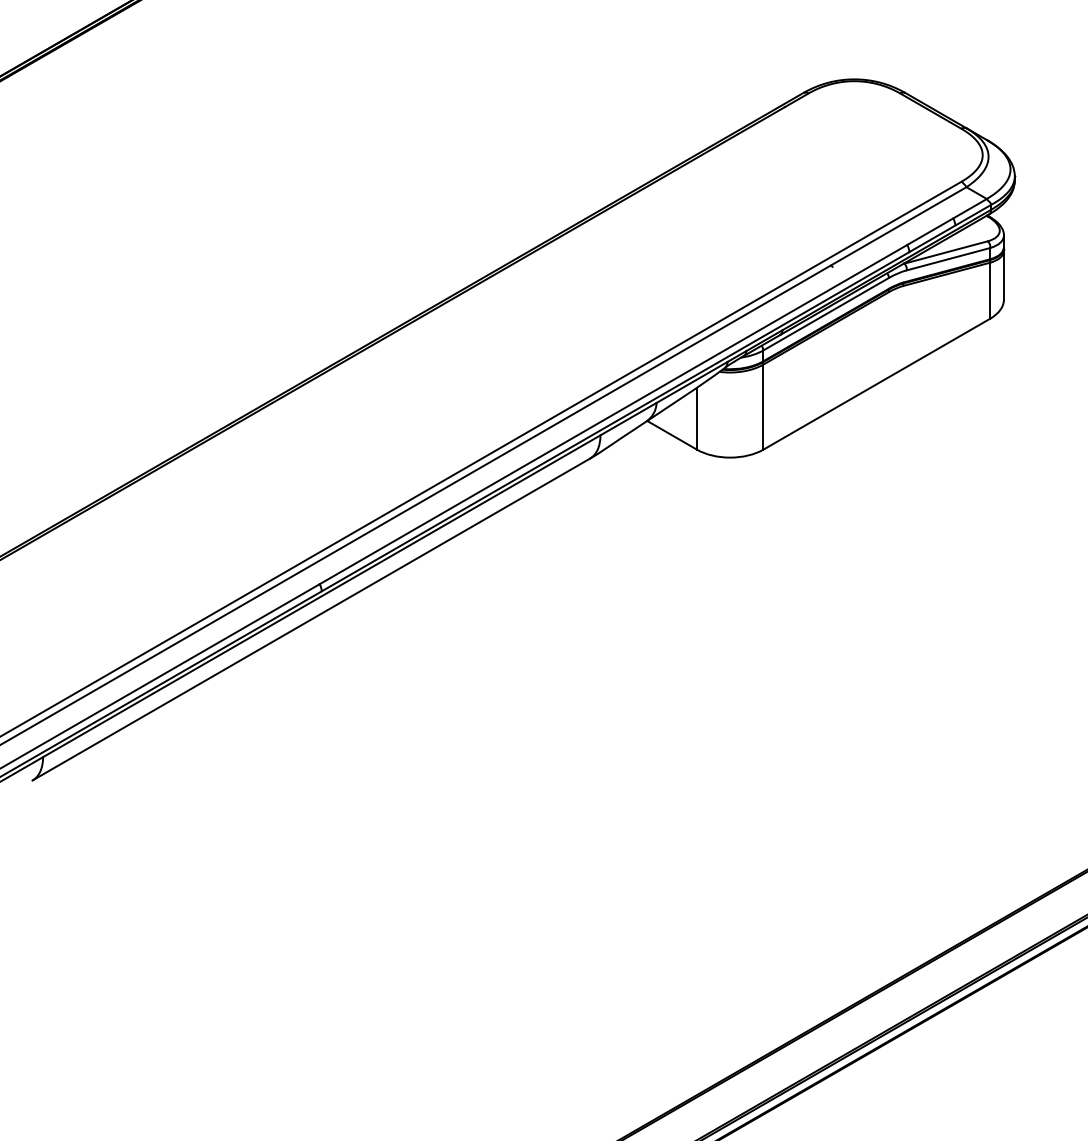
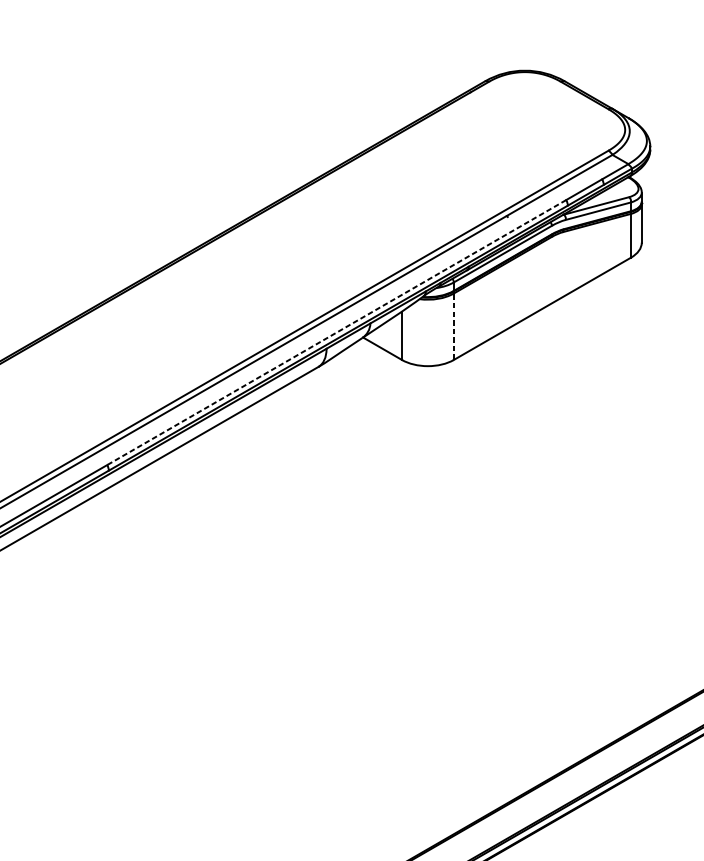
line: (763, 407) -> (453, 327), solid -> dashed
line: (613, 414) -> (336, 332), solid -> dashed

